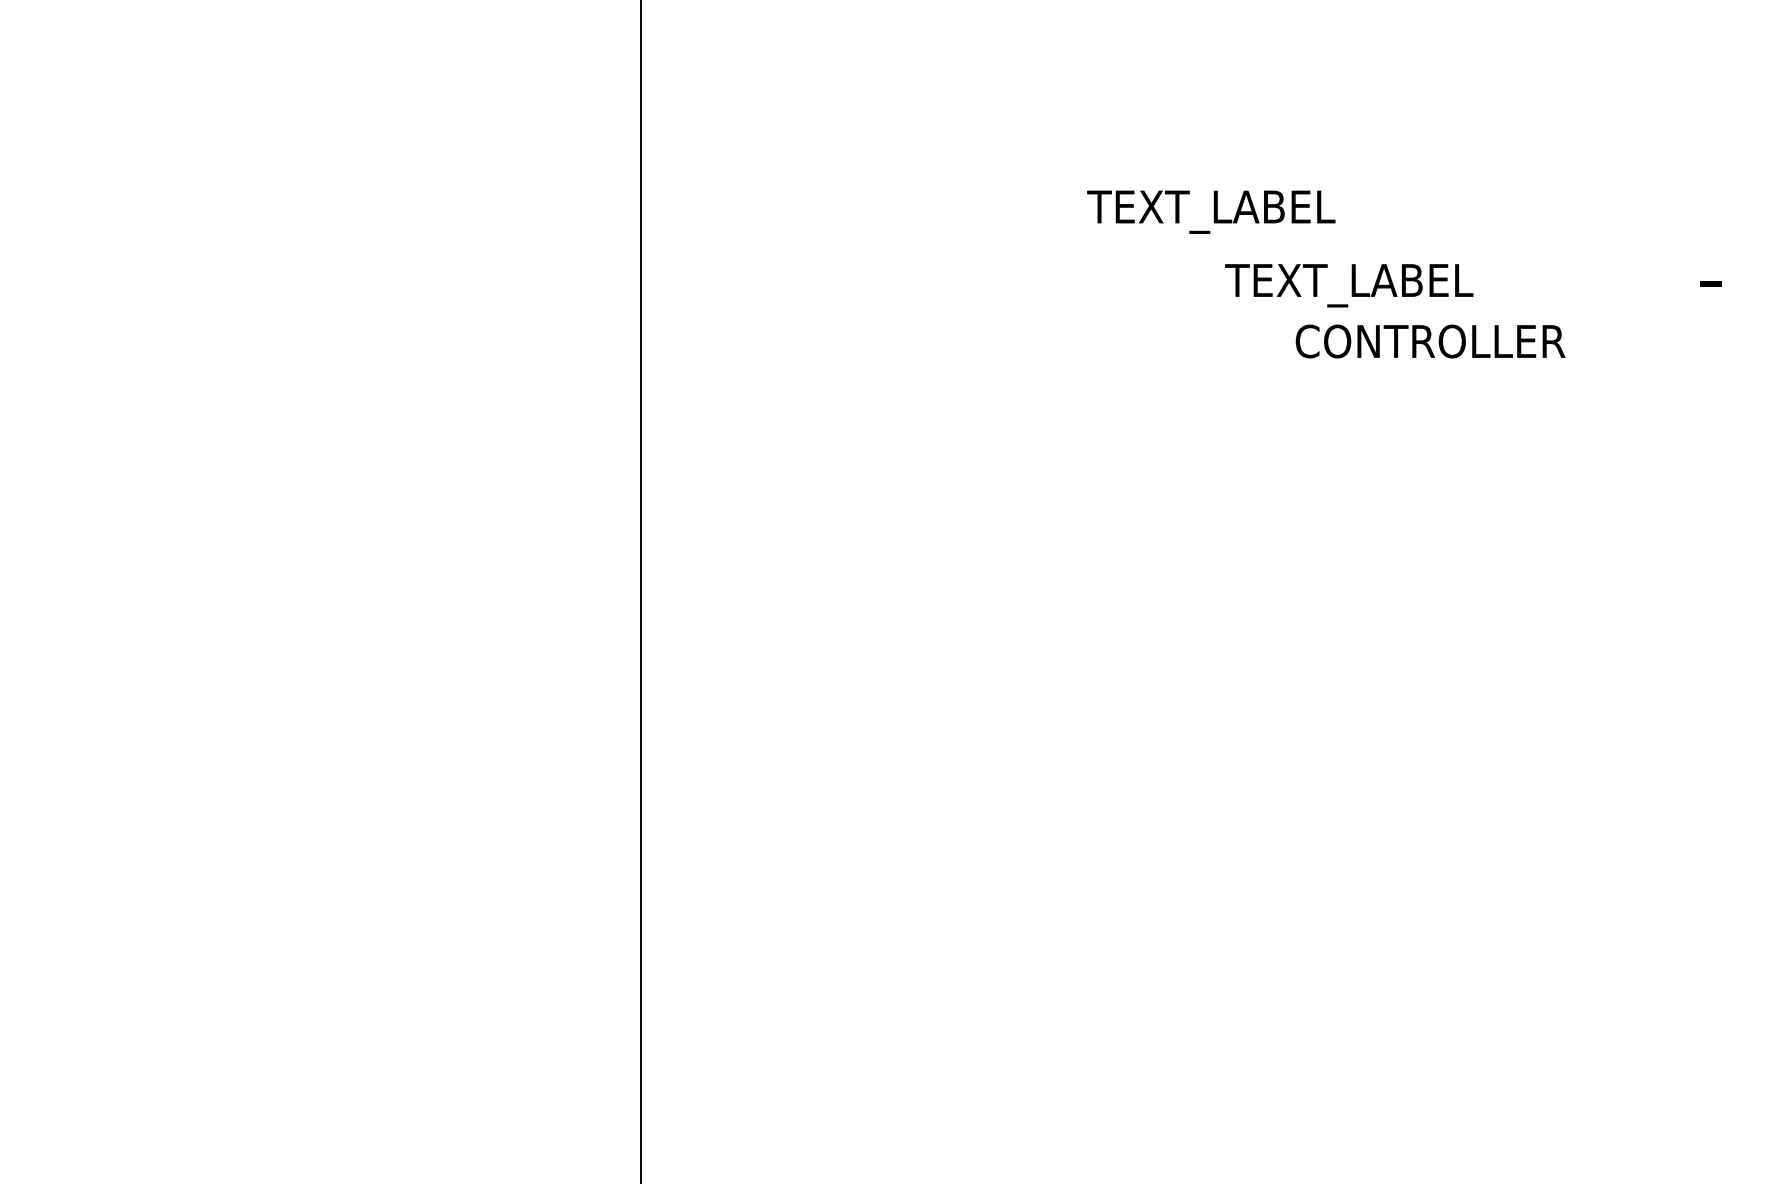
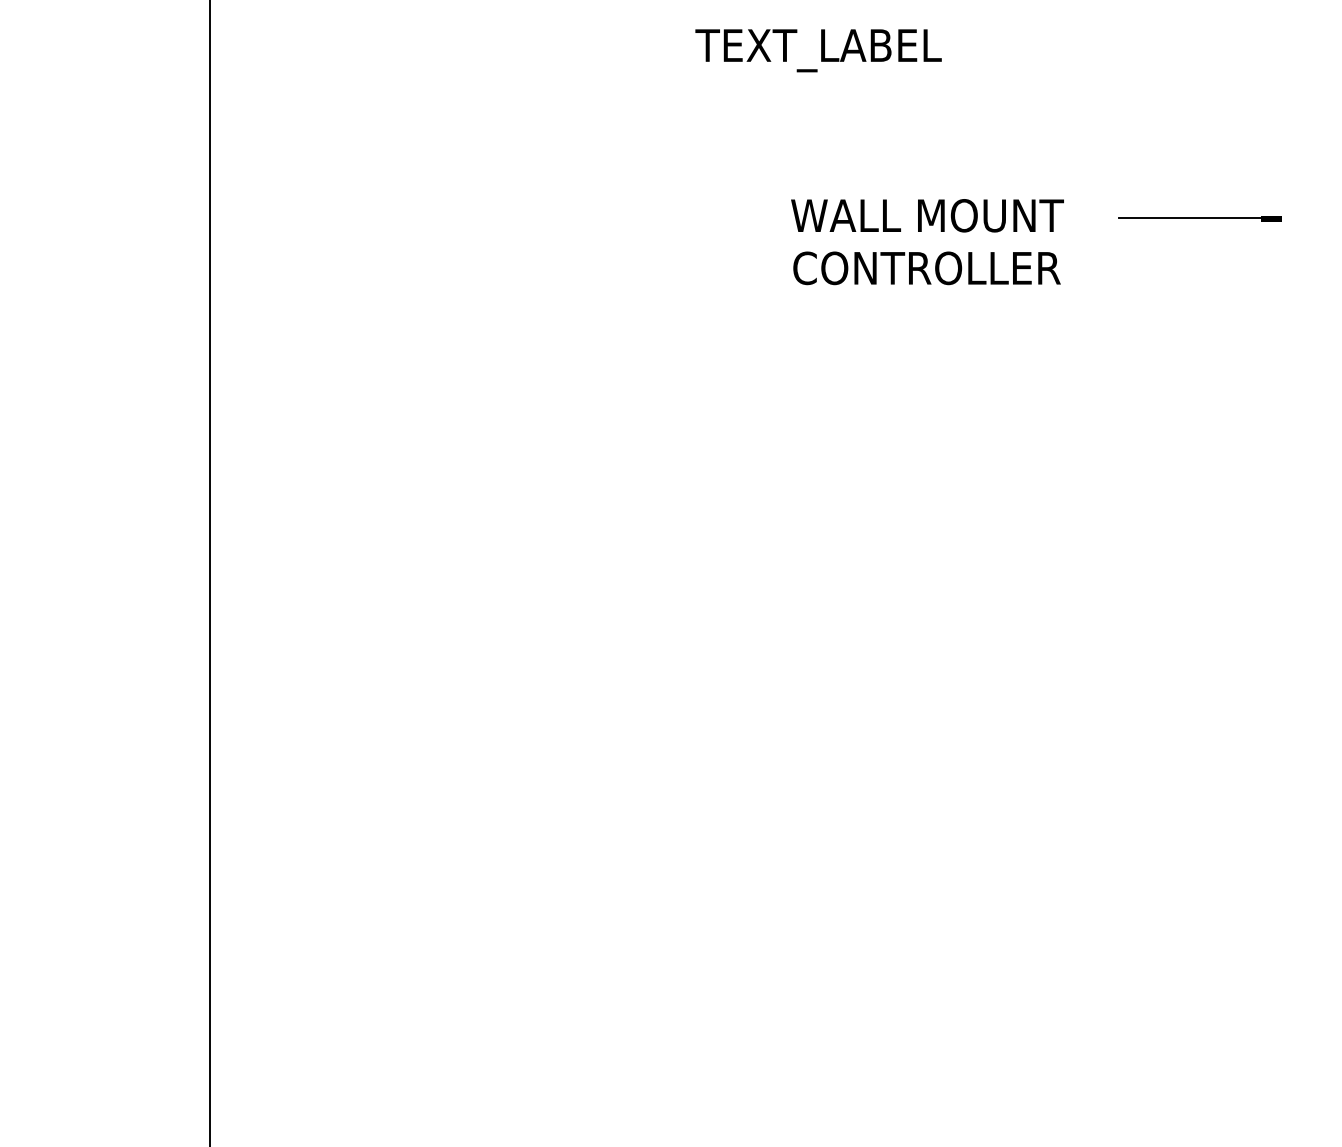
text: (1211, 211) -> (818, 50), moved
line: (1636, 283) -> (1197, 218), added
text: (1363, 285) -> (926, 220), TEXT_LABEL -> WALL MOUNT
text: (1430, 341) -> (926, 268), moved

